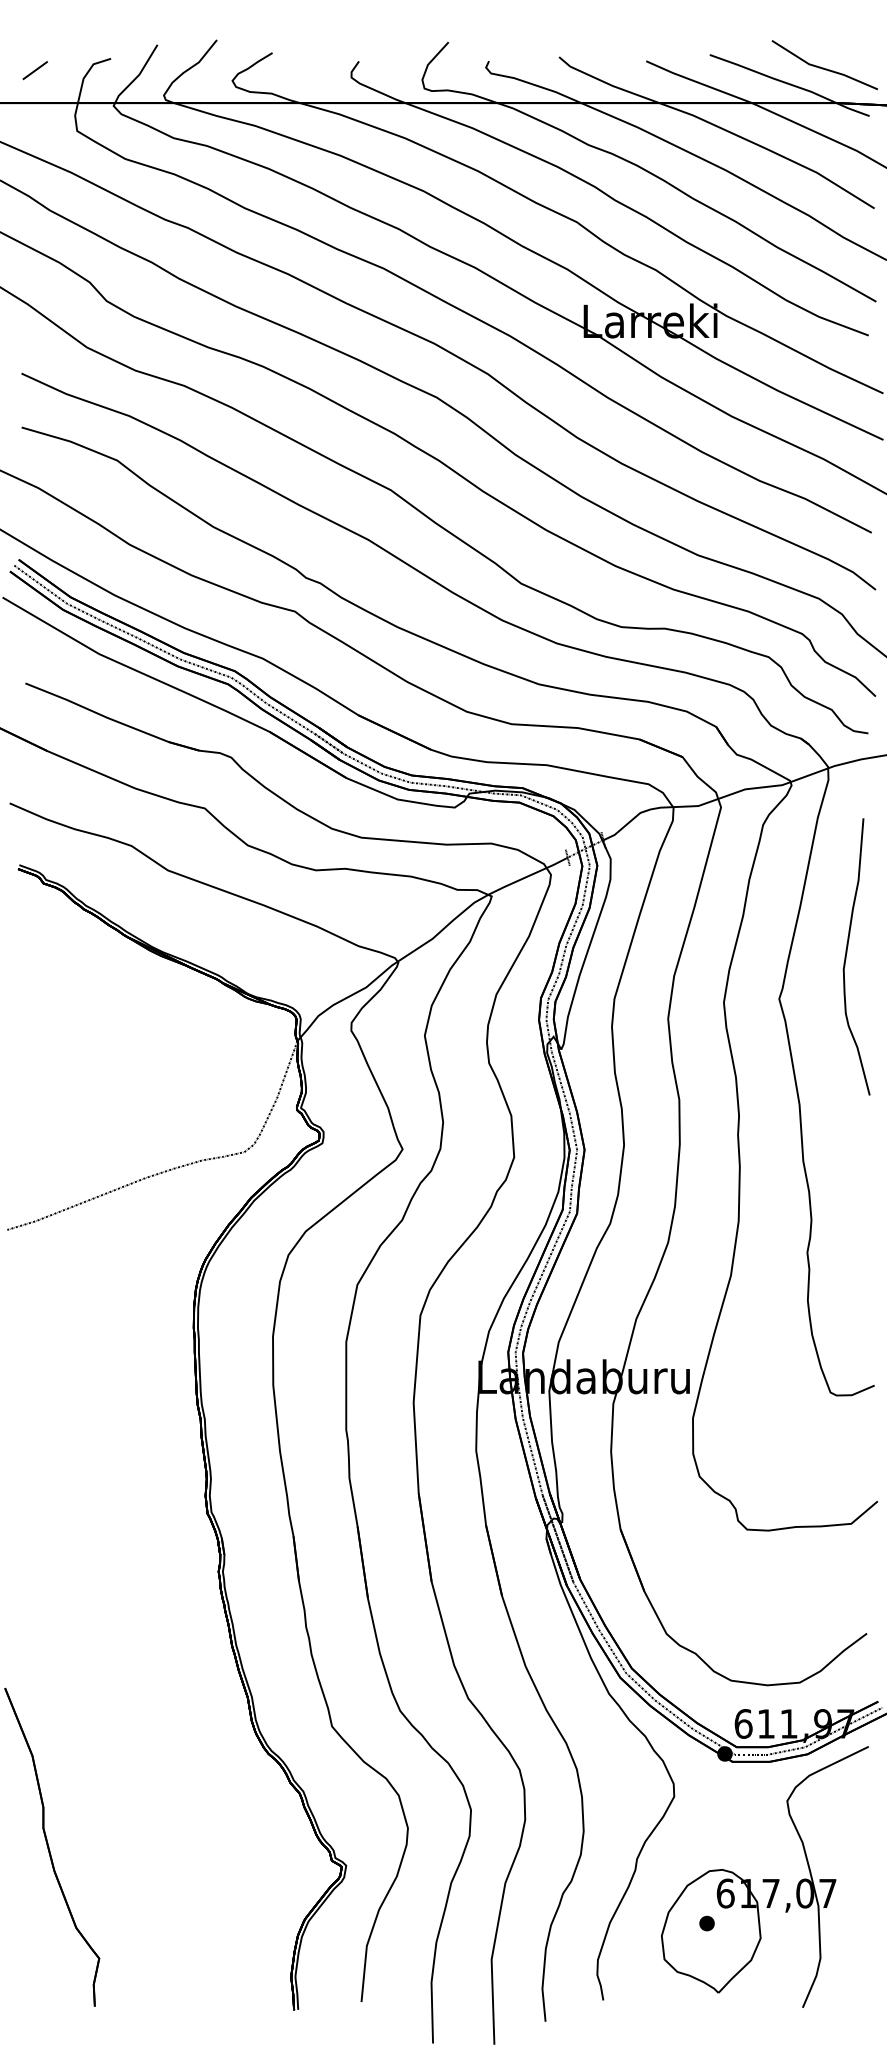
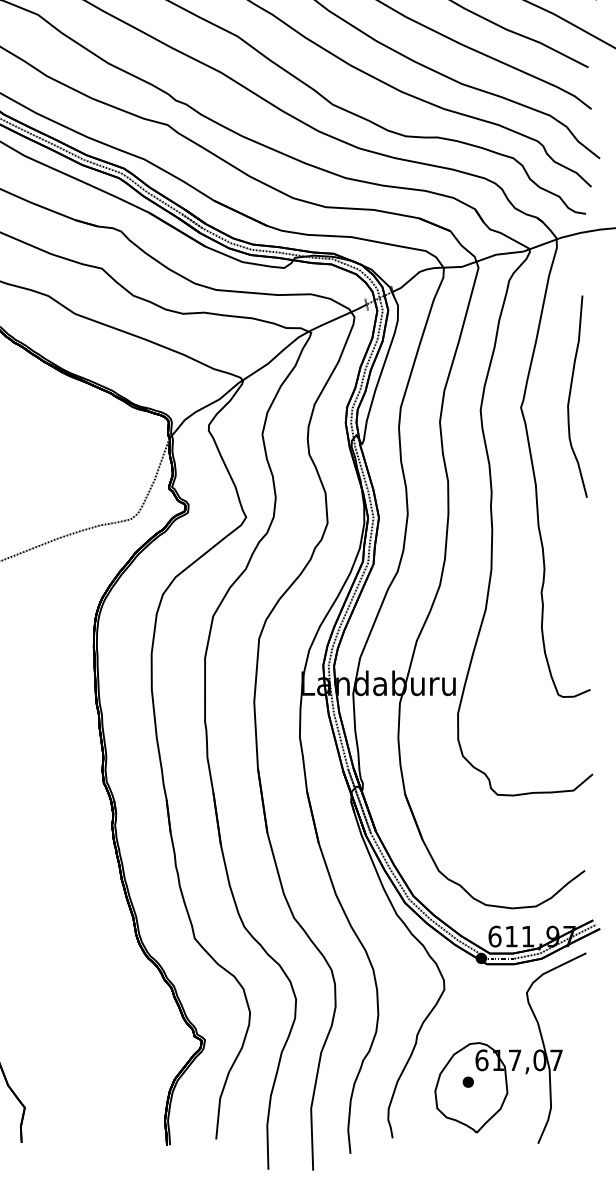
part: (847, 953) -> (570, 394), moved

